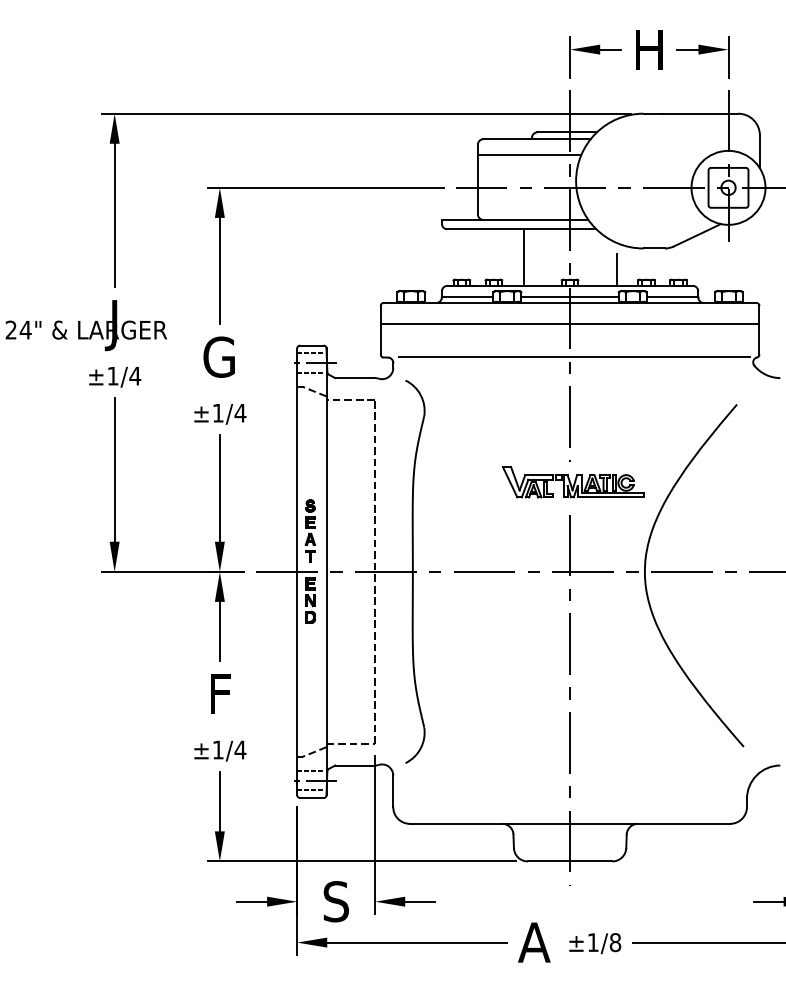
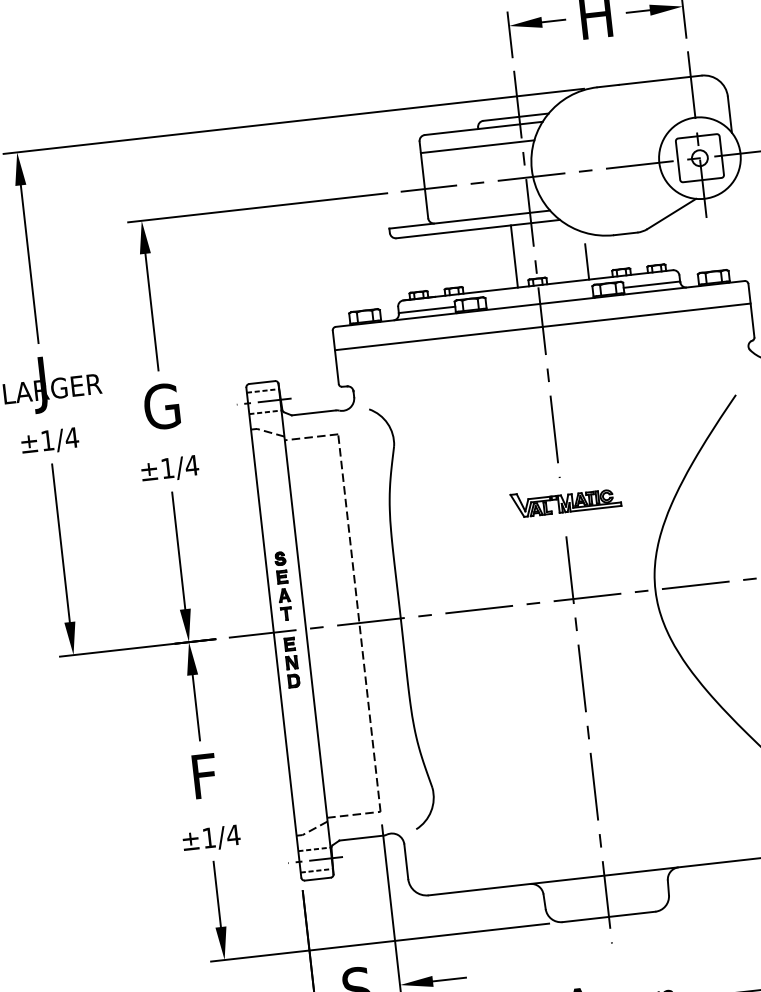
line: (523, 257) -> (514, 256), moved
line: (569, 296) -> (538, 297), removed
line: (573, 357) -> (550, 363), removed
part: (573, 482) -> (566, 500), size x0.7

